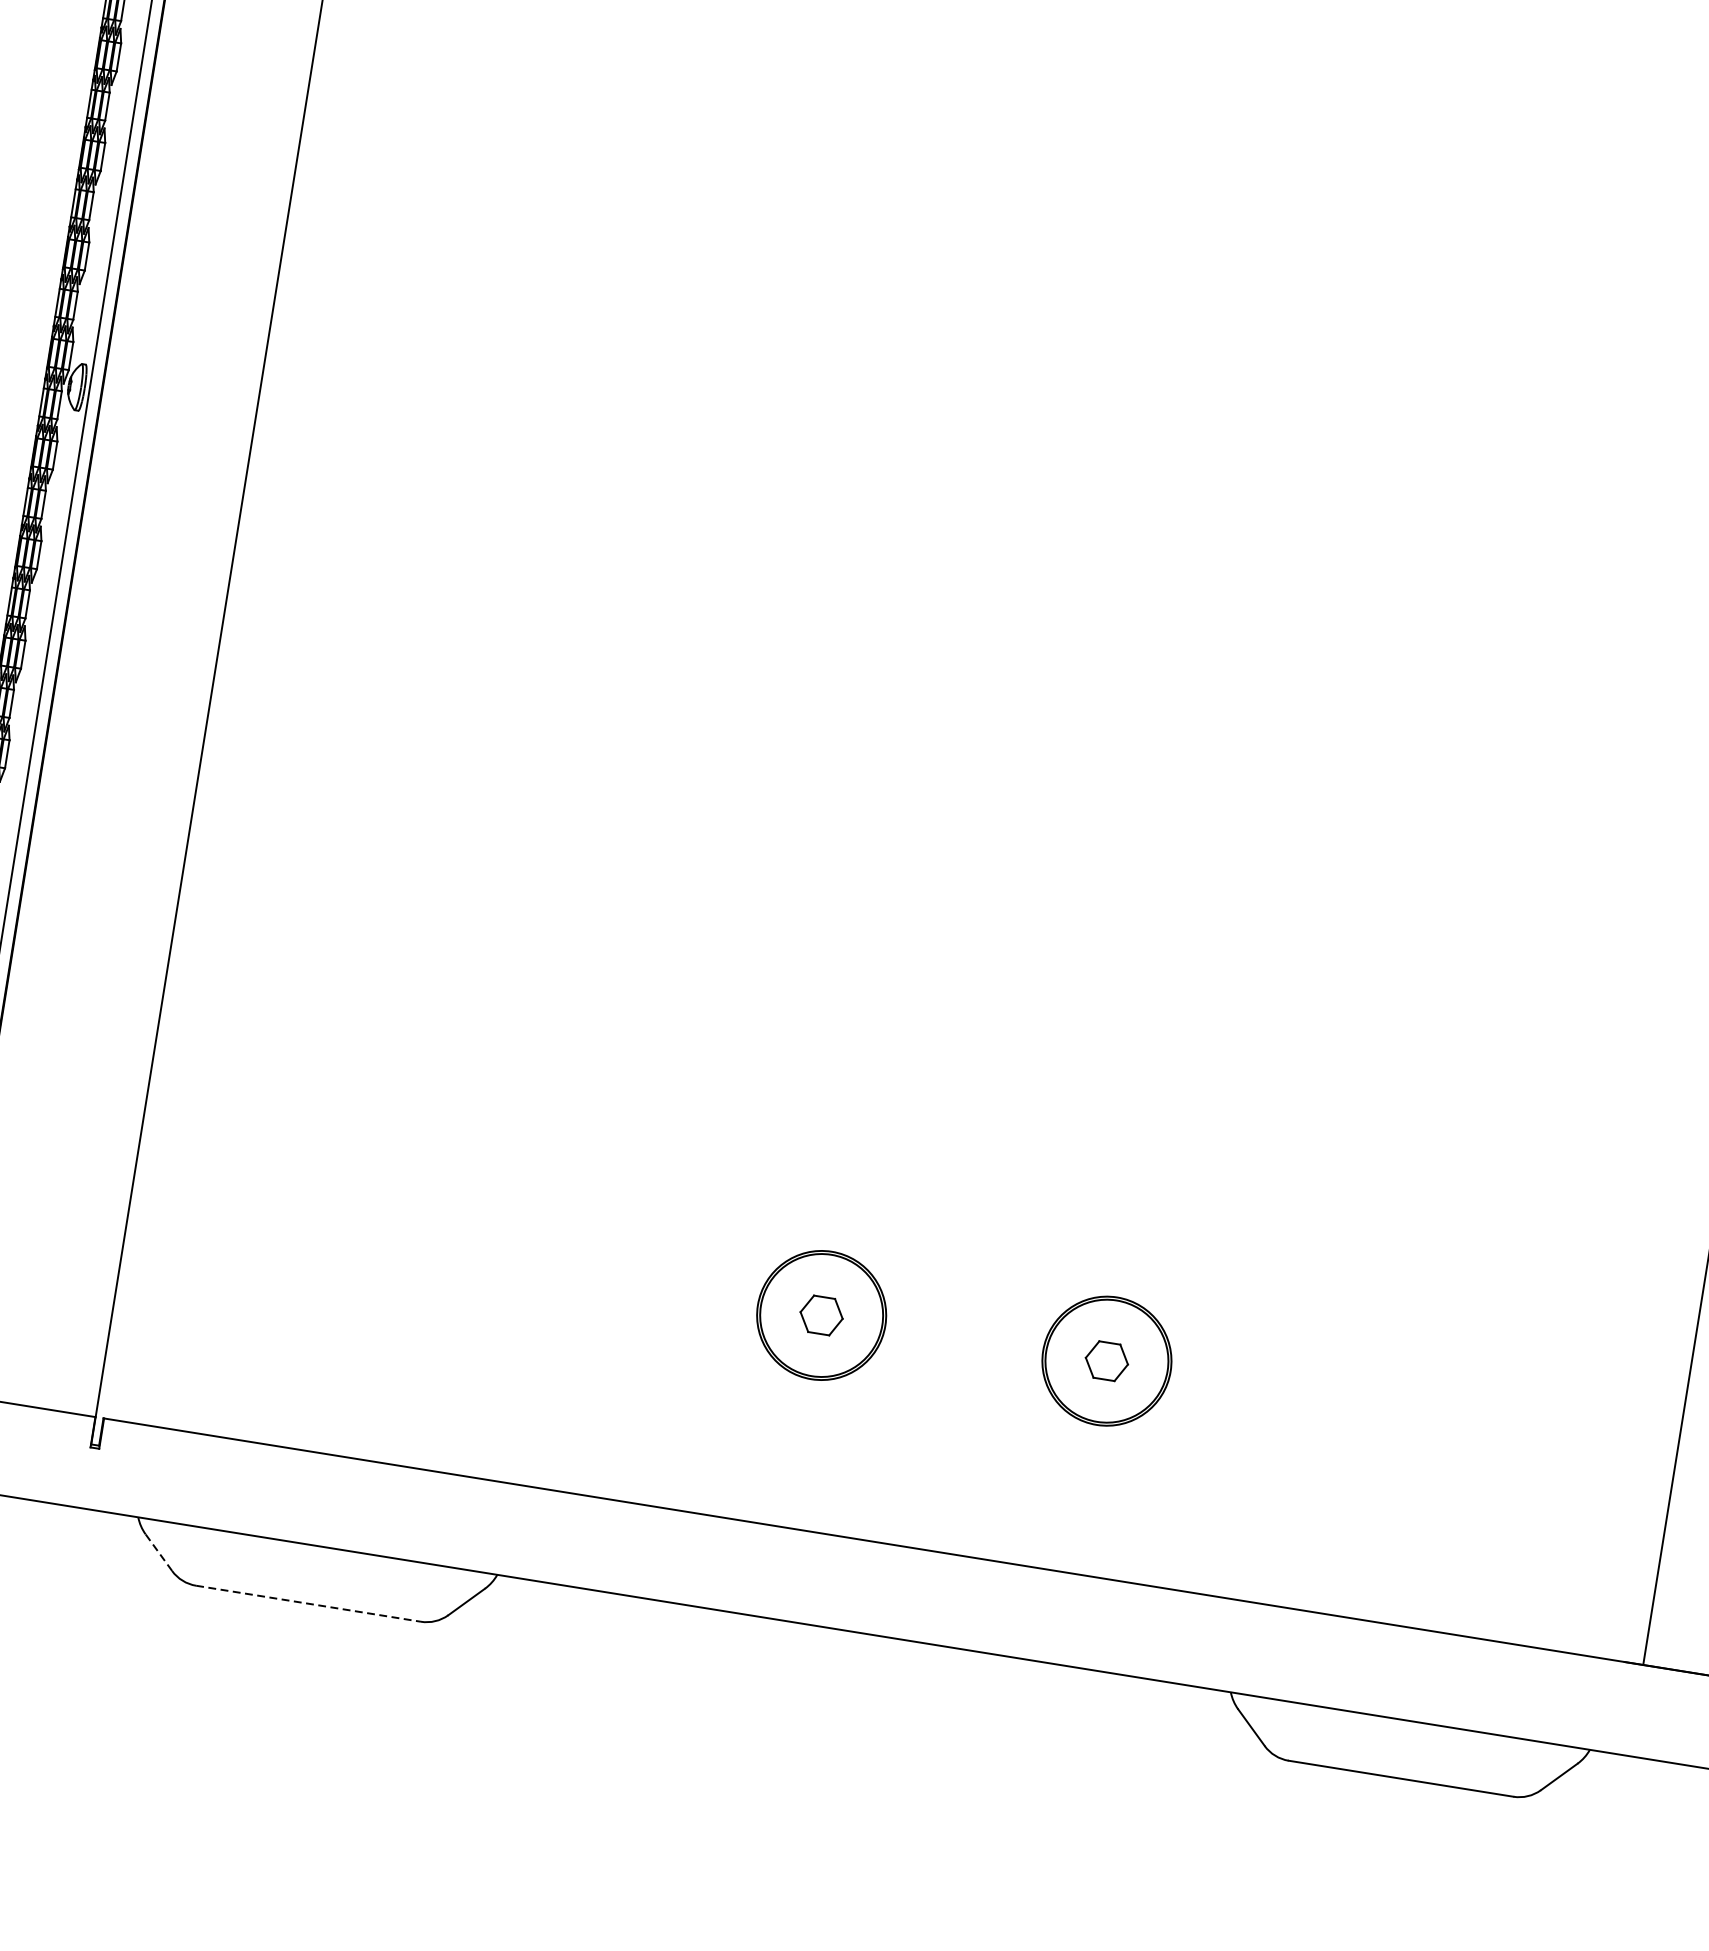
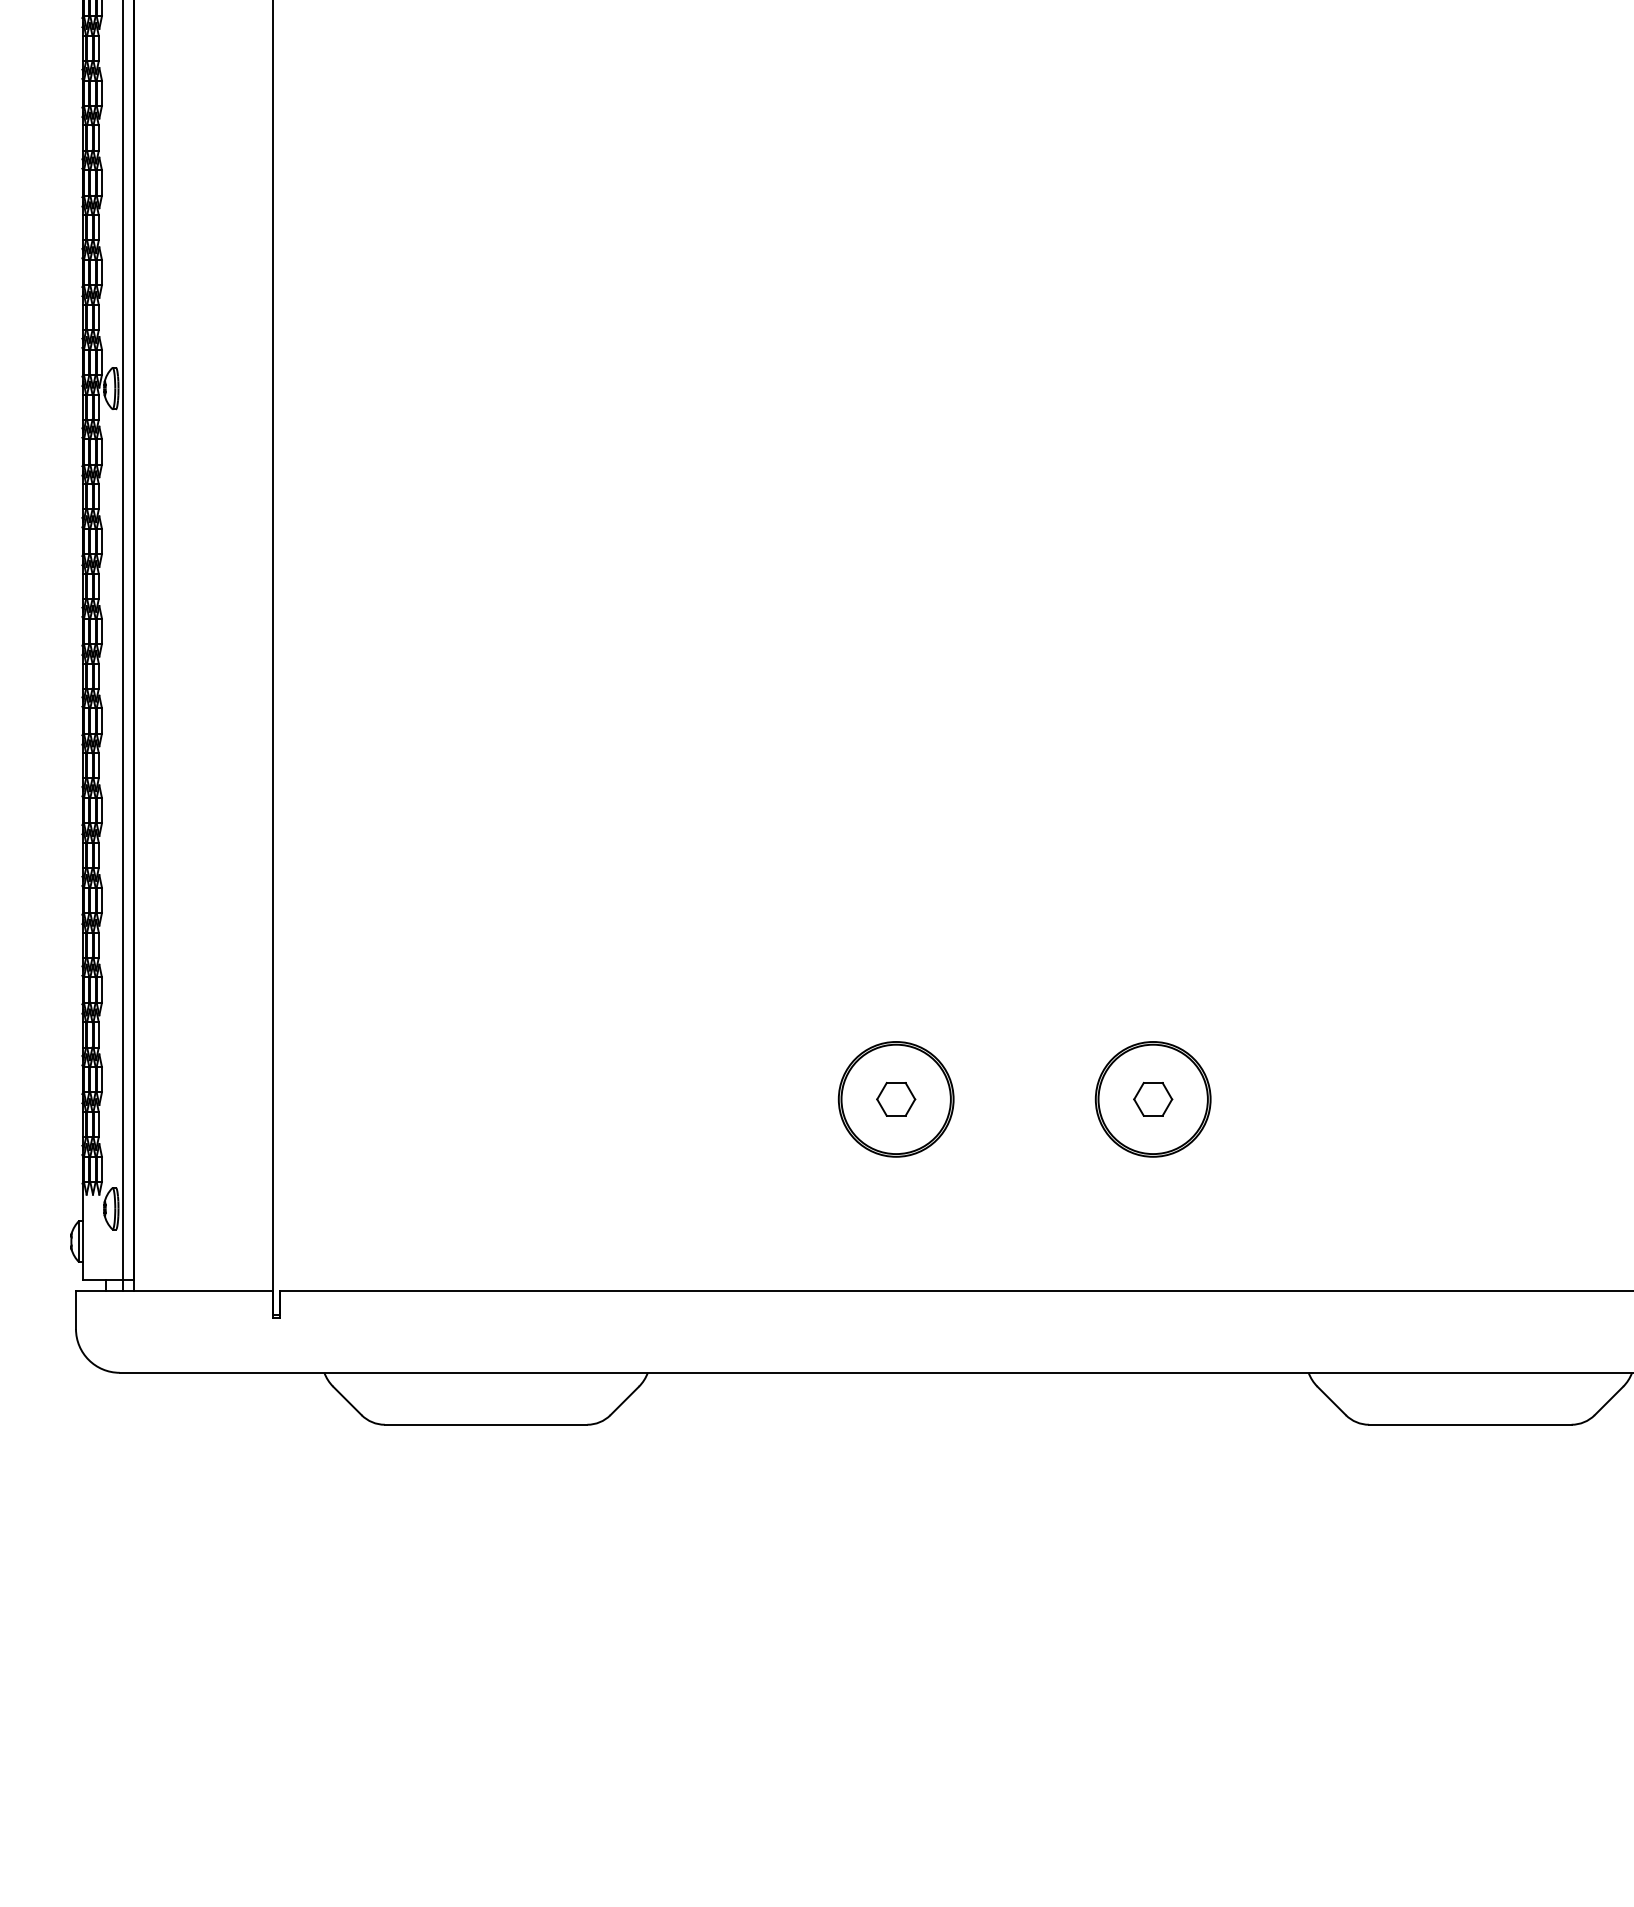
line: (159, 1552) -> (347, 1400), dashed -> solid
line: (309, 1603) -> (486, 1424), dashed -> solid

